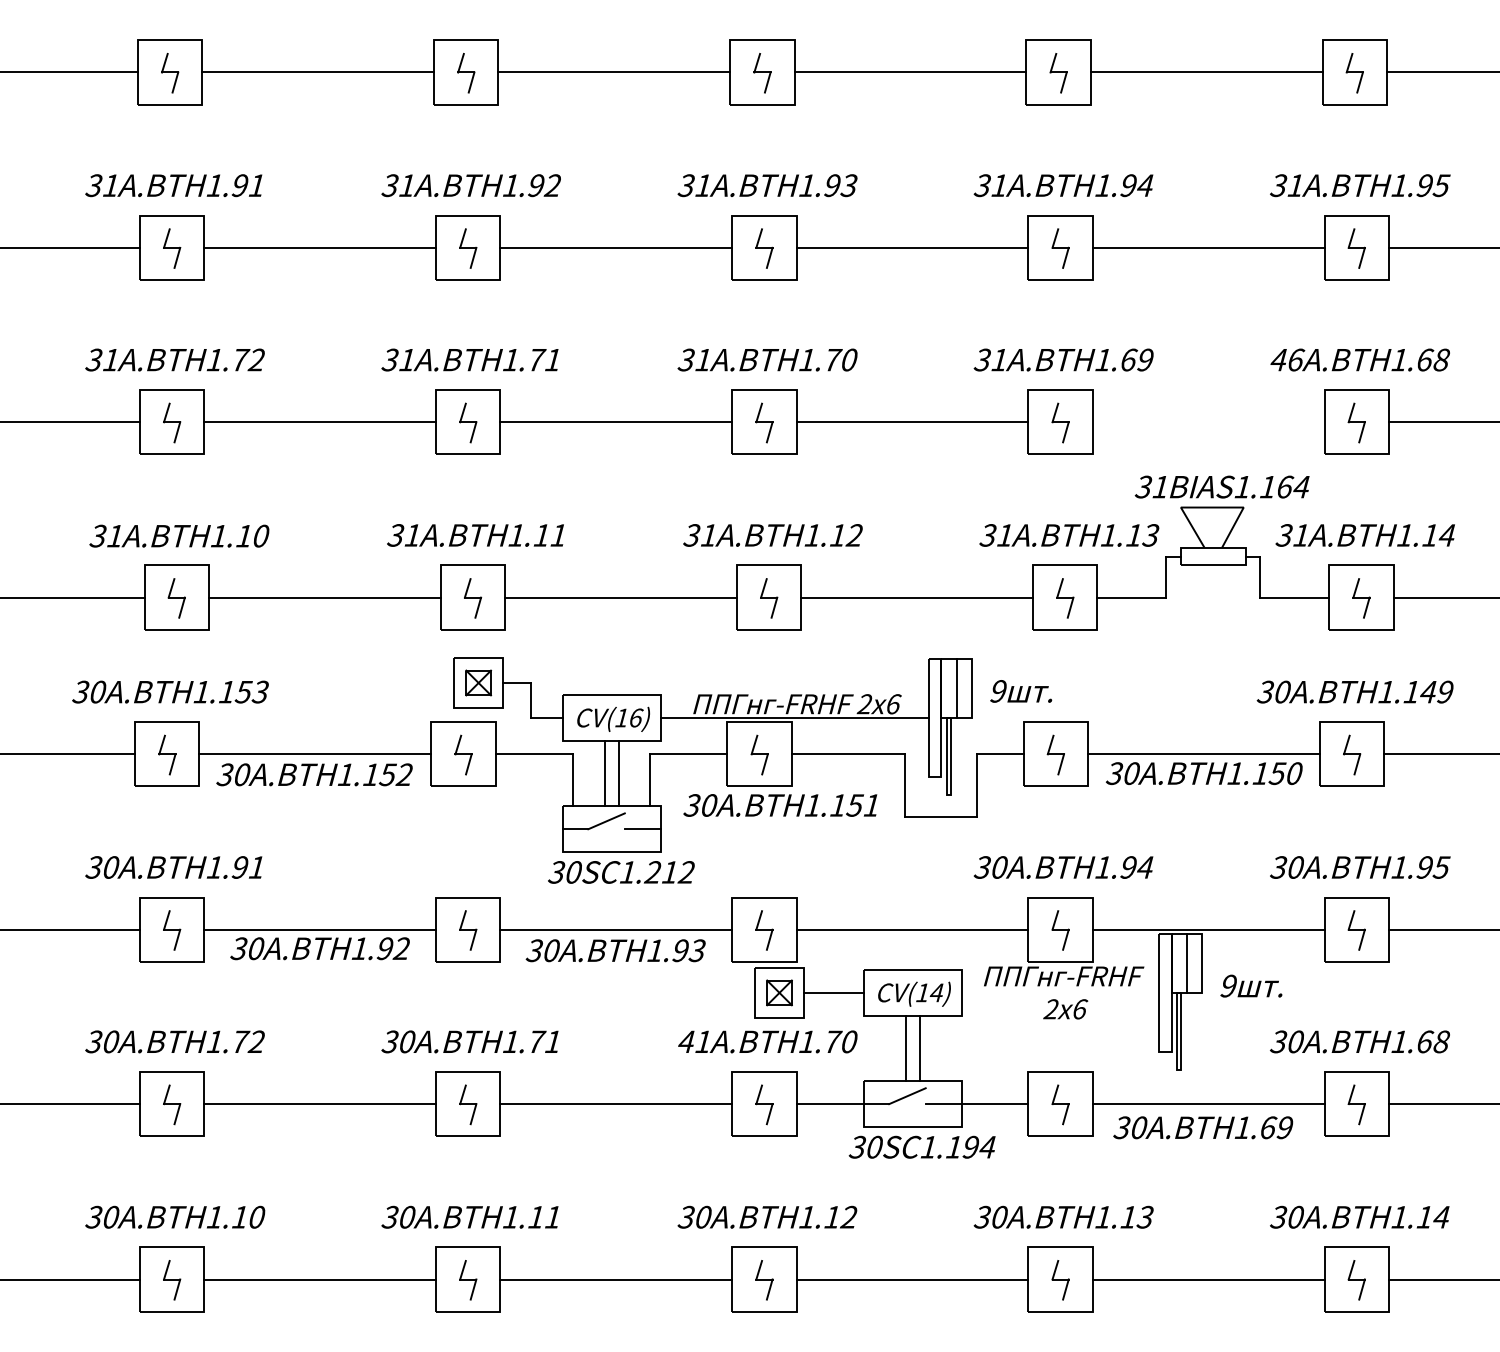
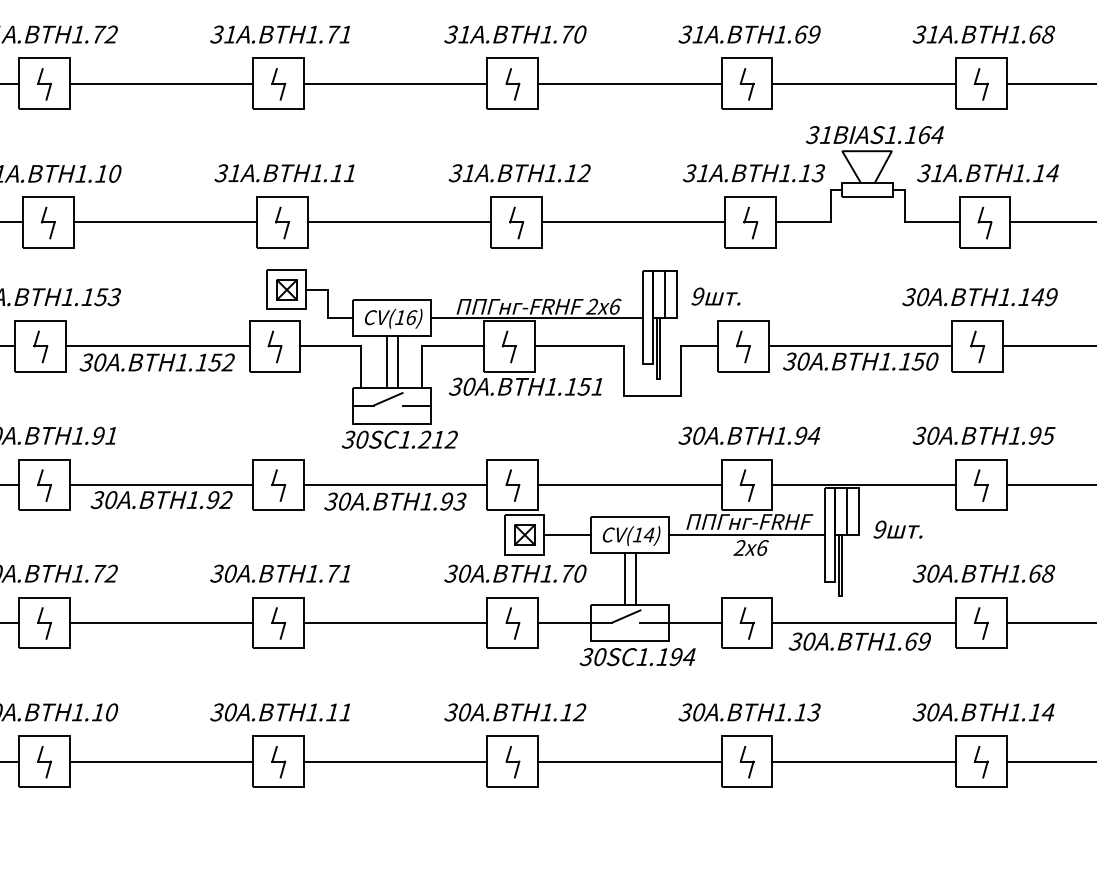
text: (1287, 359) -> (926, 34), 46 -> 31
line: (1208, 422) -> (864, 83), added
line: (1060, 992) -> (747, 534), added
text: (694, 1041) -> (457, 573), 41 -> 30

